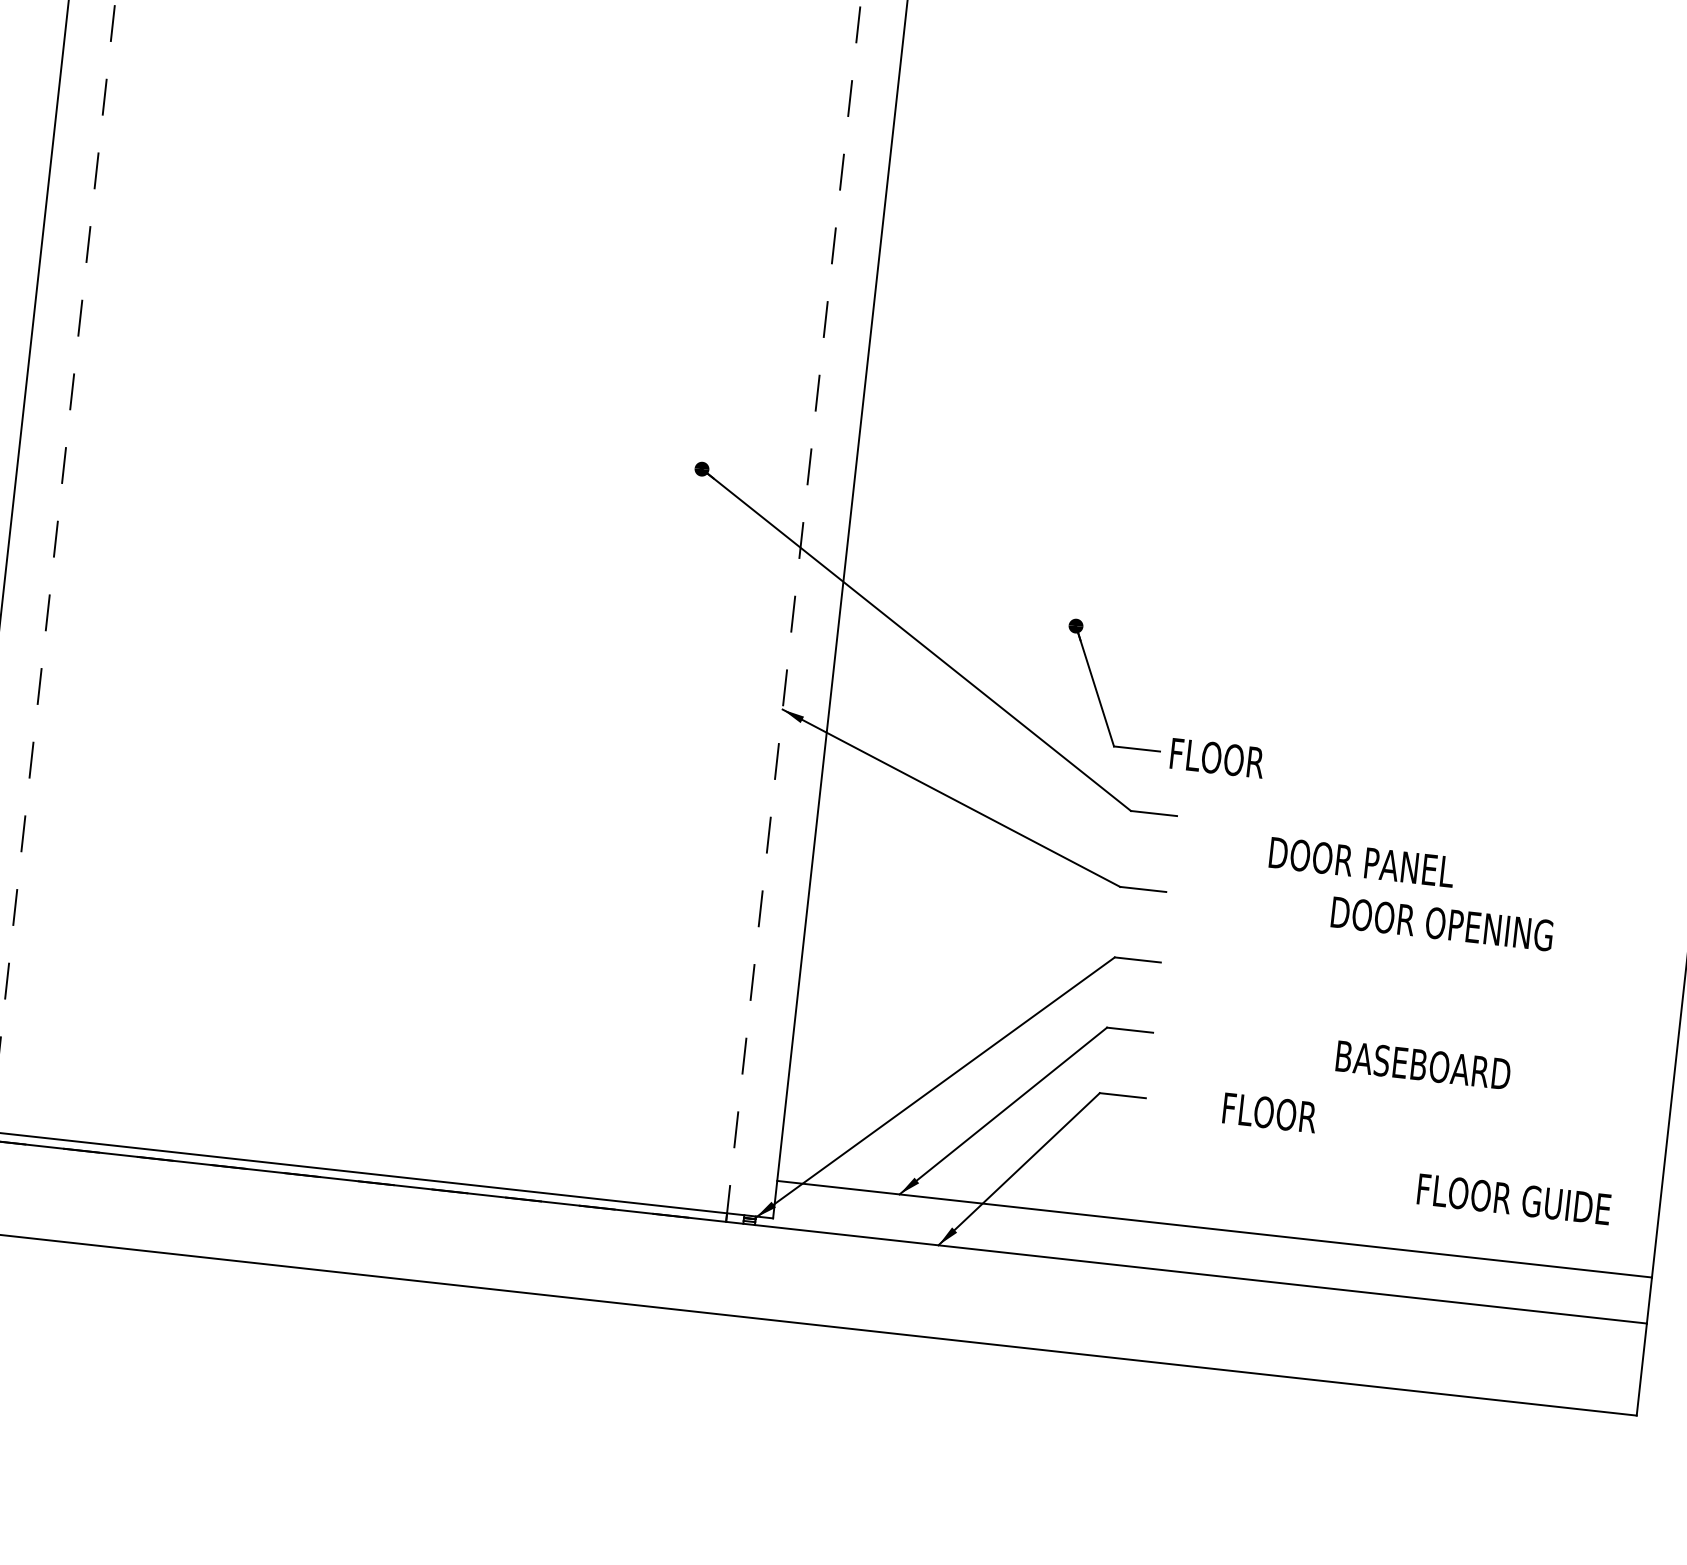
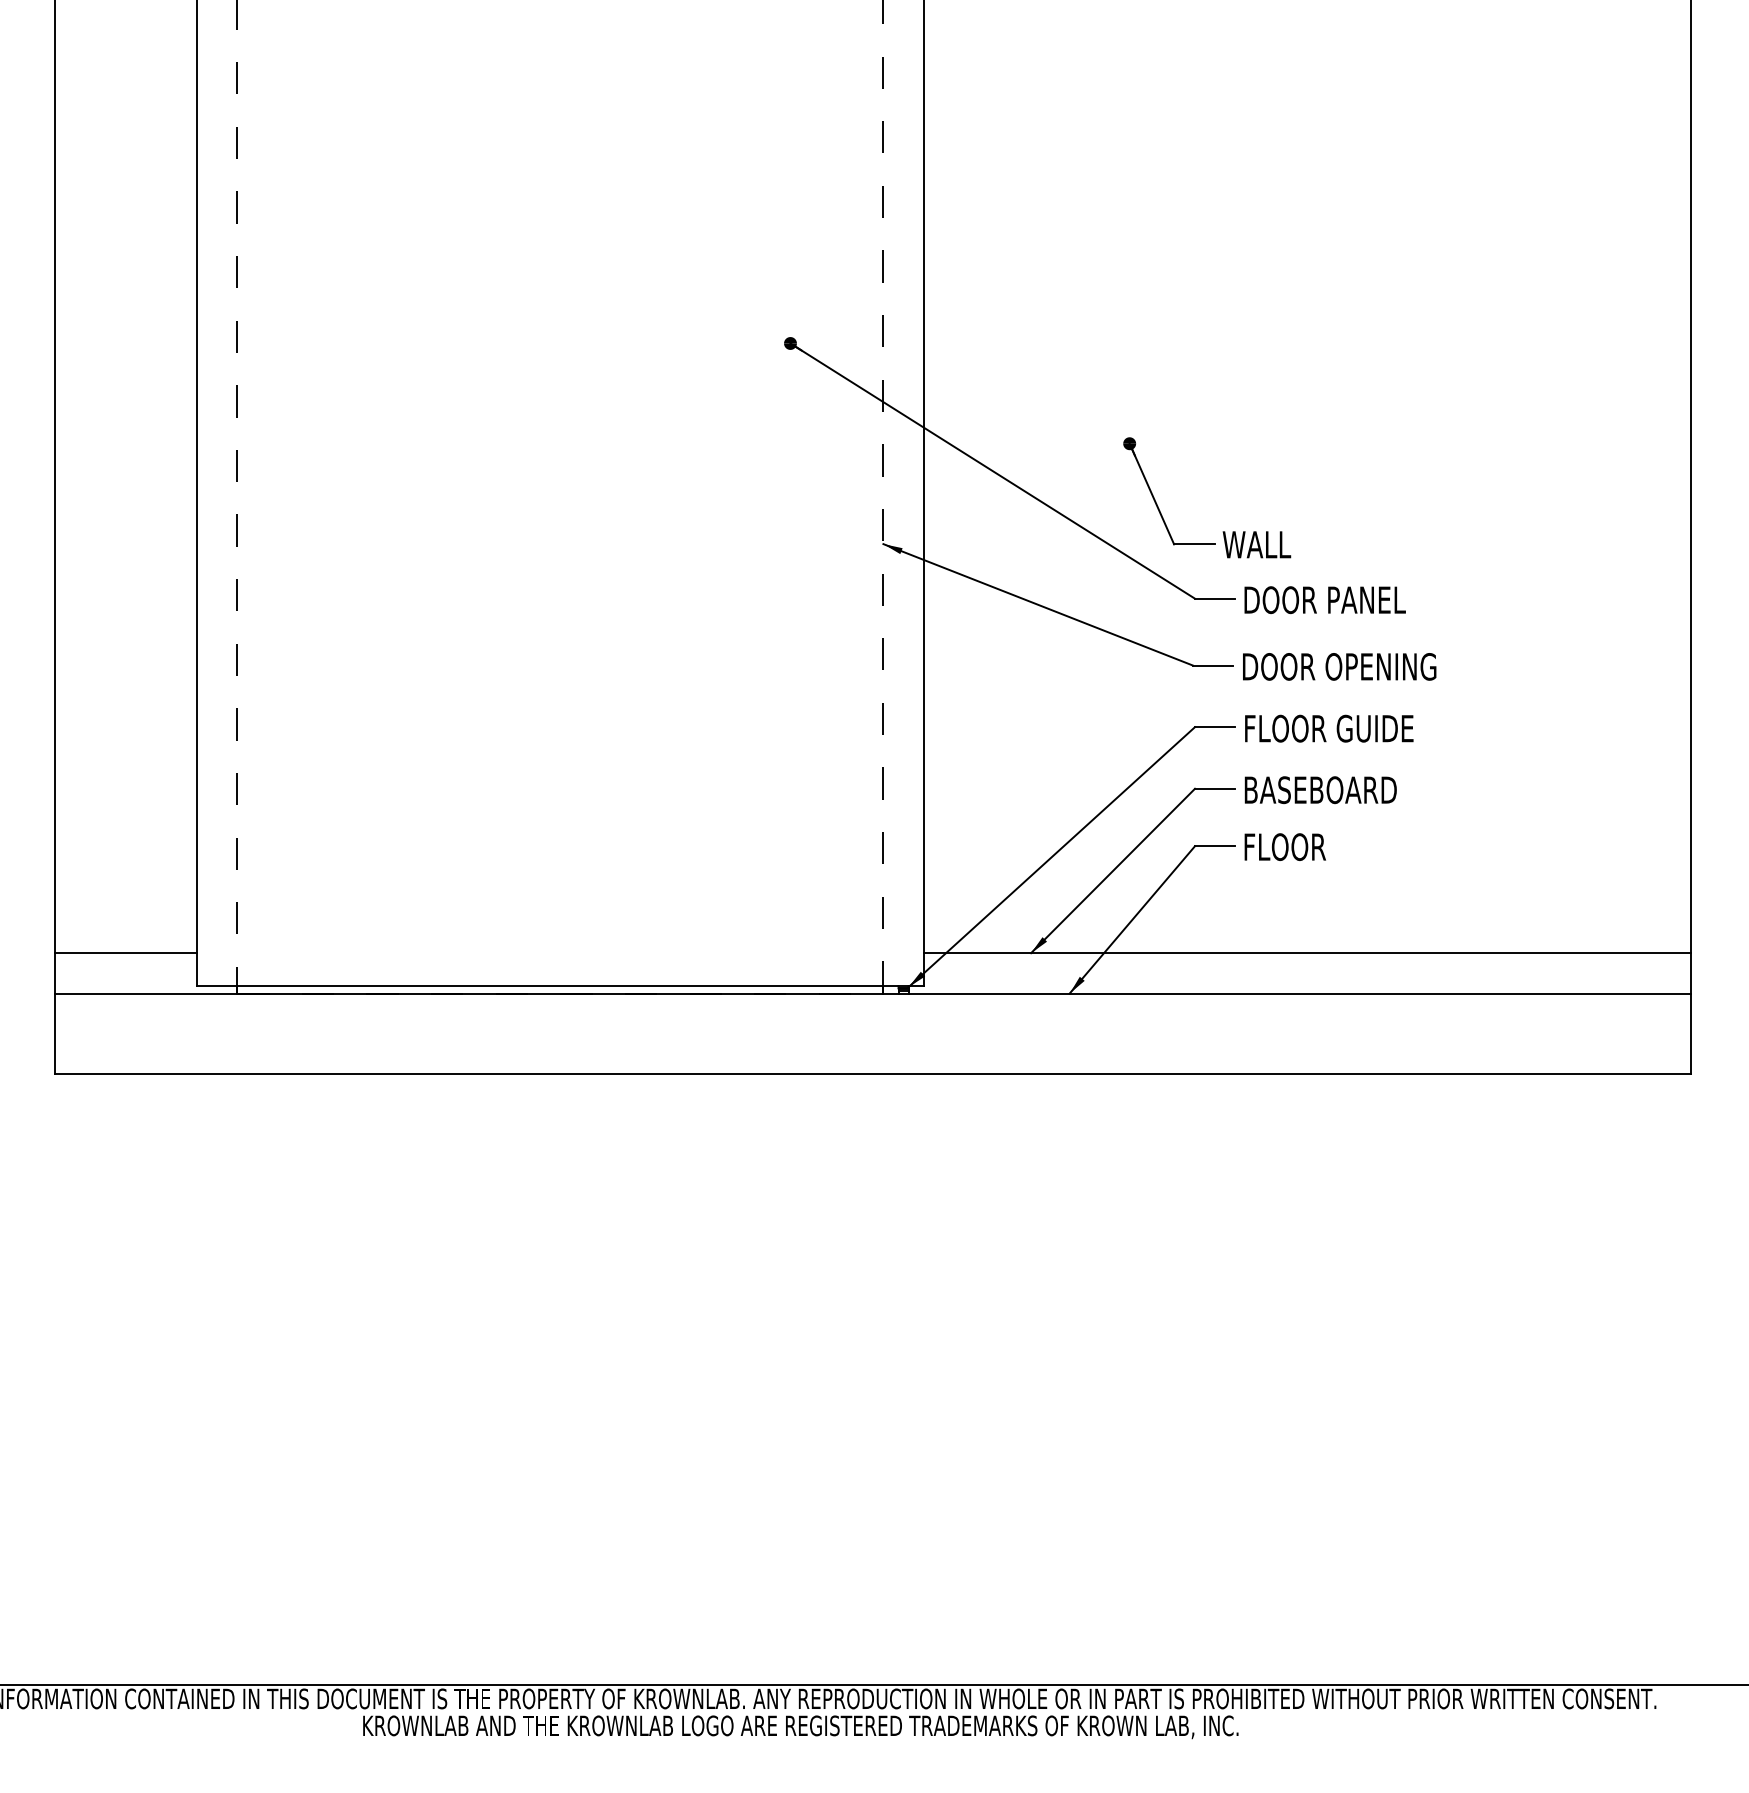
text: (1215, 757) -> (1263, 544), FLOOR -> WALL
text: (1361, 862) -> (1324, 600), moved
text: (1442, 923) -> (1339, 666), moved
text: (1423, 1065) -> (1320, 790), moved
text: (1269, 1112) -> (1284, 846), moved
text: (1514, 1199) -> (1329, 728), moved

